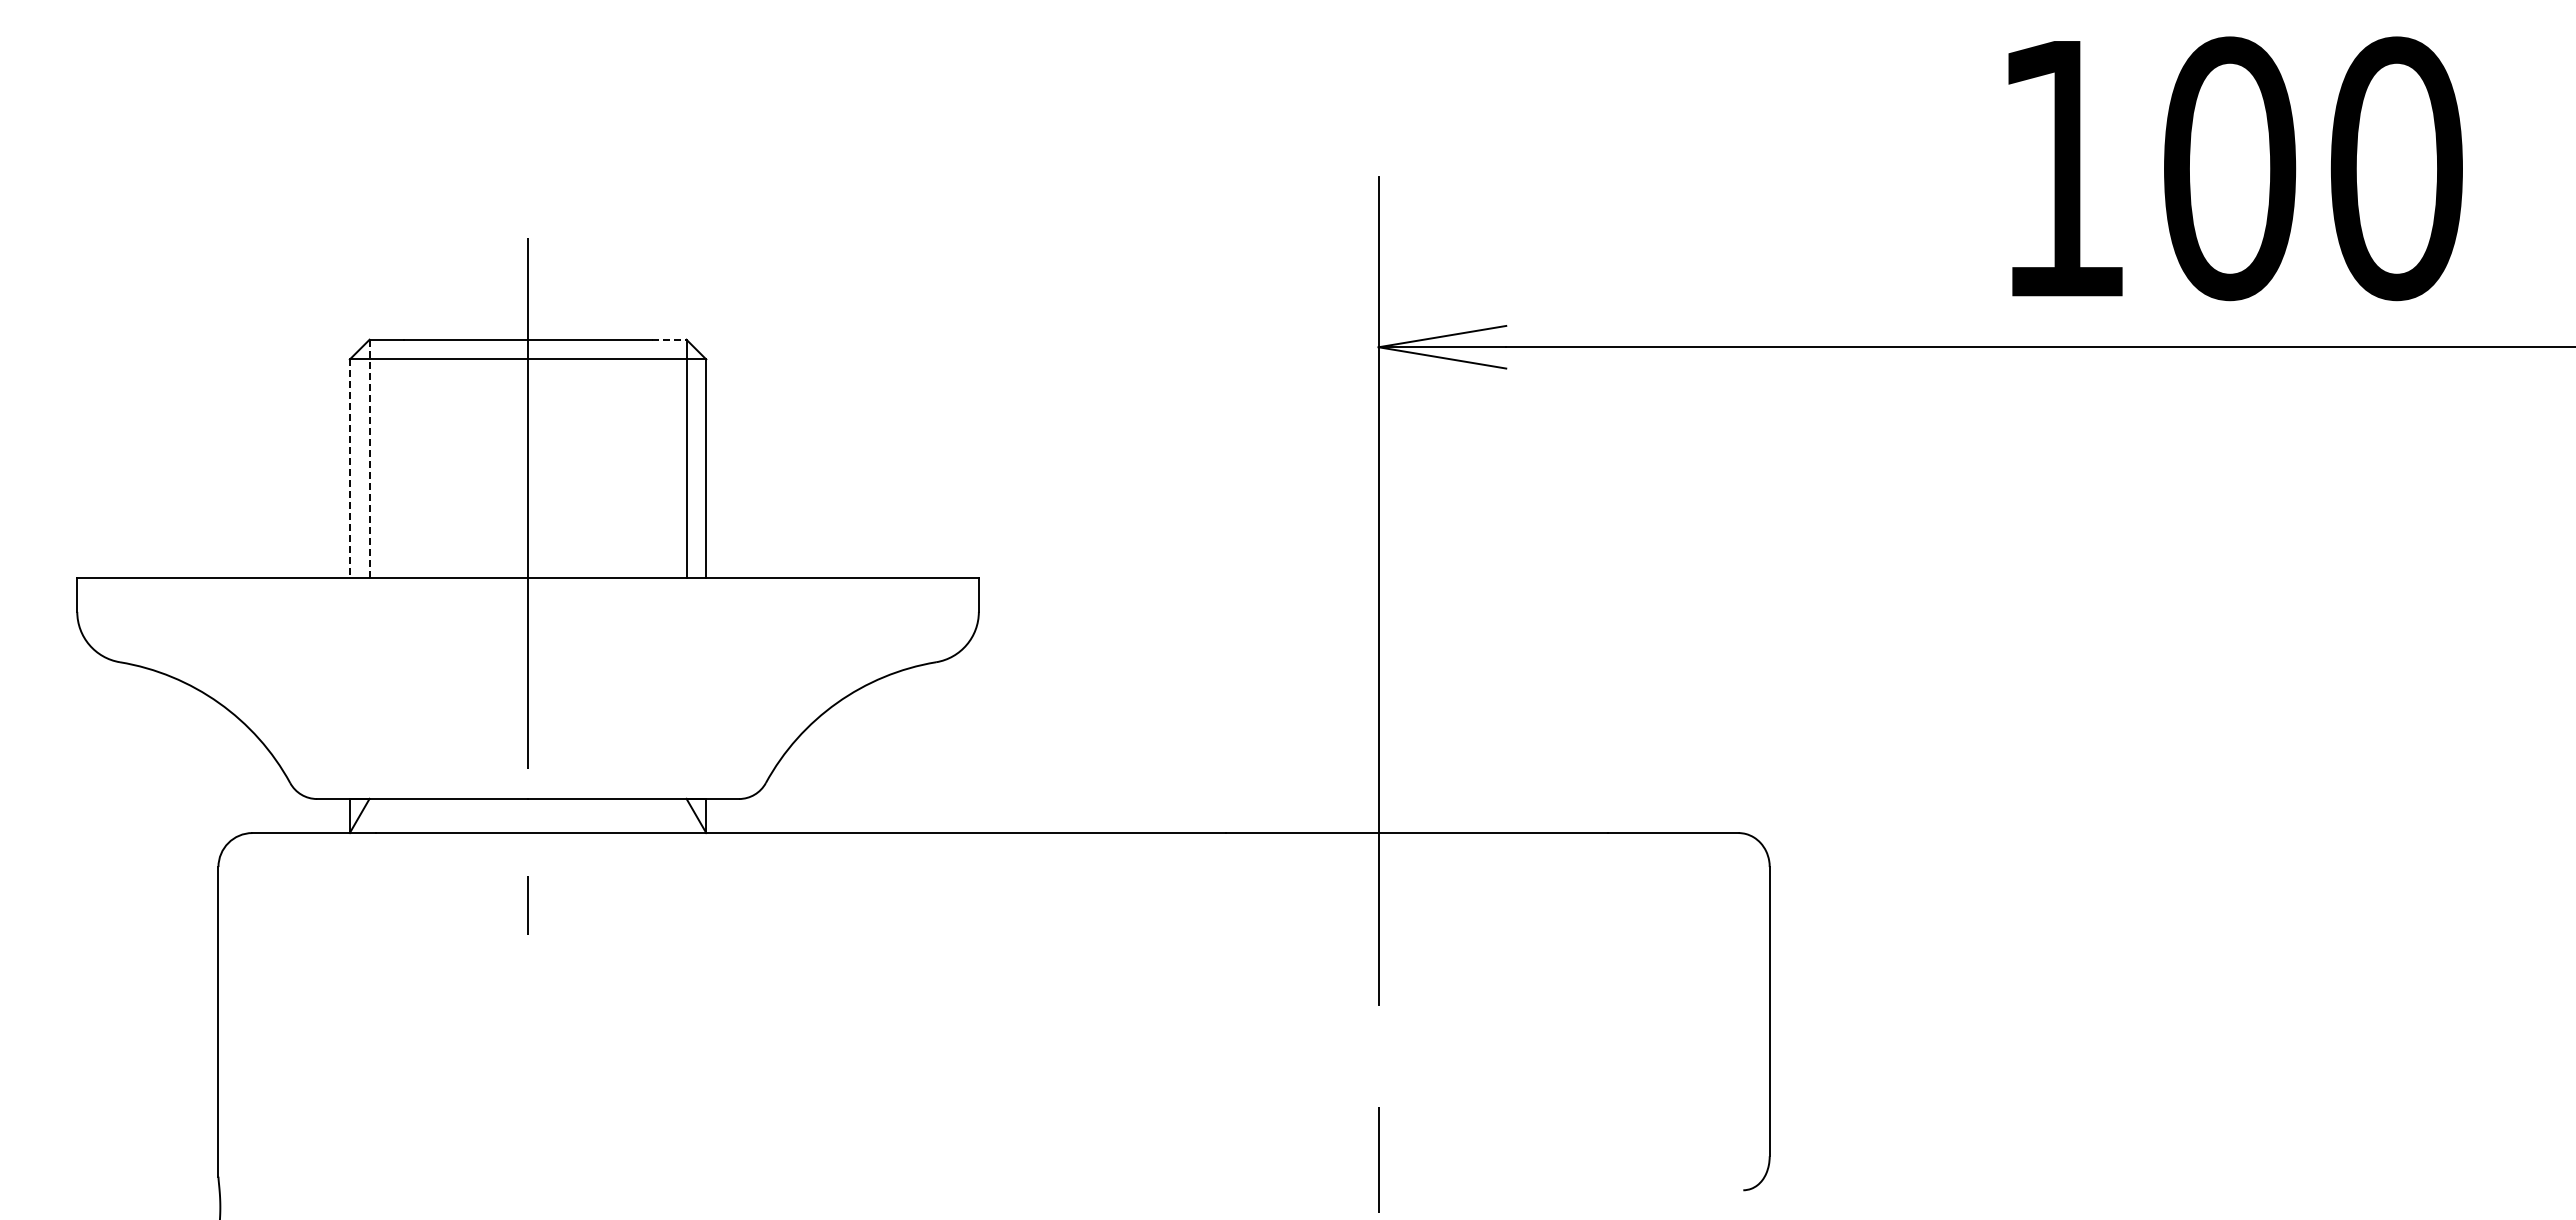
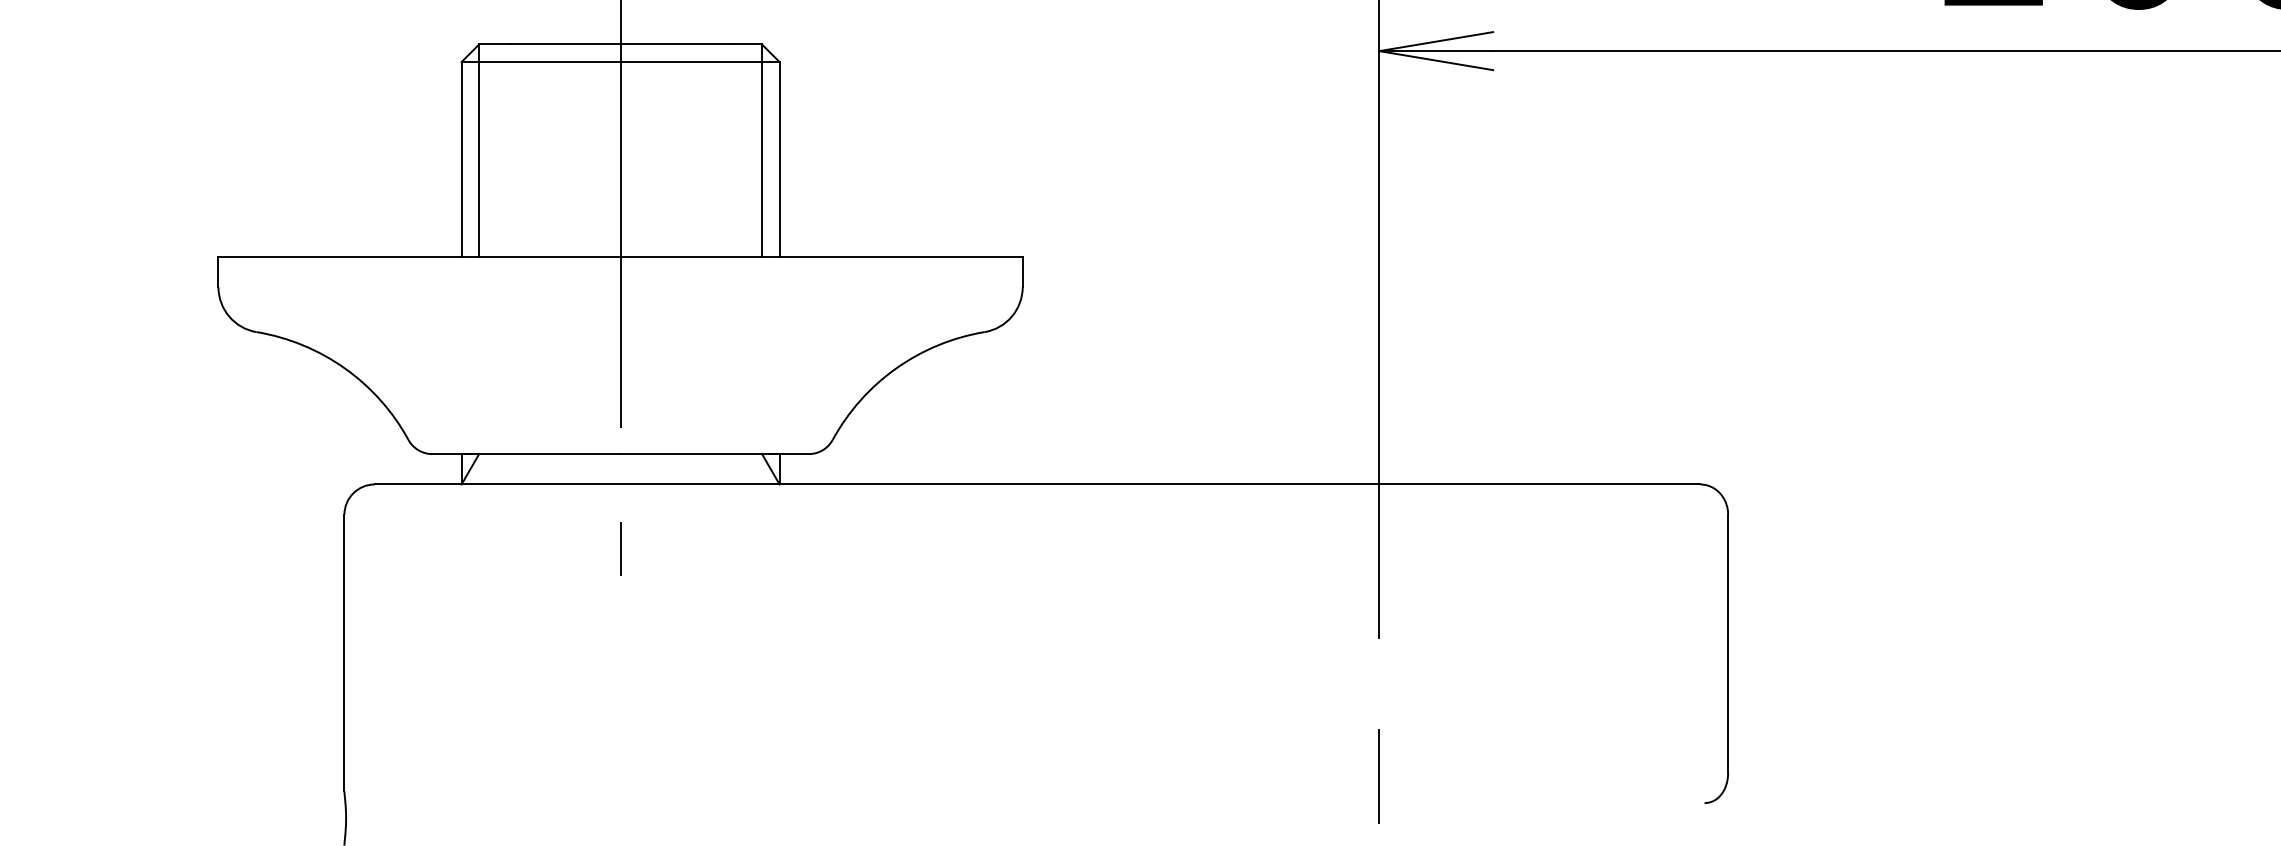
line: (669, 339) -> (746, 44), dashed -> solid
line: (369, 459) -> (479, 151), dashed -> solid
line: (349, 469) -> (461, 160), dashed -> solid

